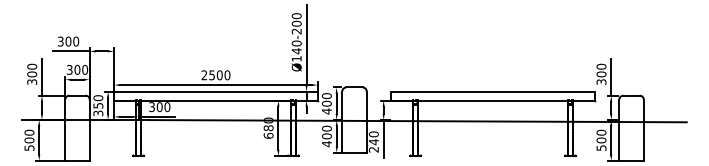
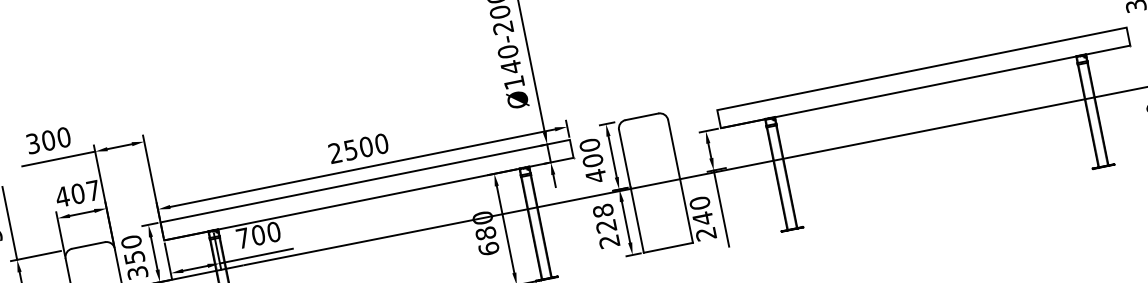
text: (77, 69) -> (77, 192), 300 -> 407
text: (151, 107) -> (242, 239), 300 -> 700
text: (326, 136) -> (605, 226), 400 -> 228

